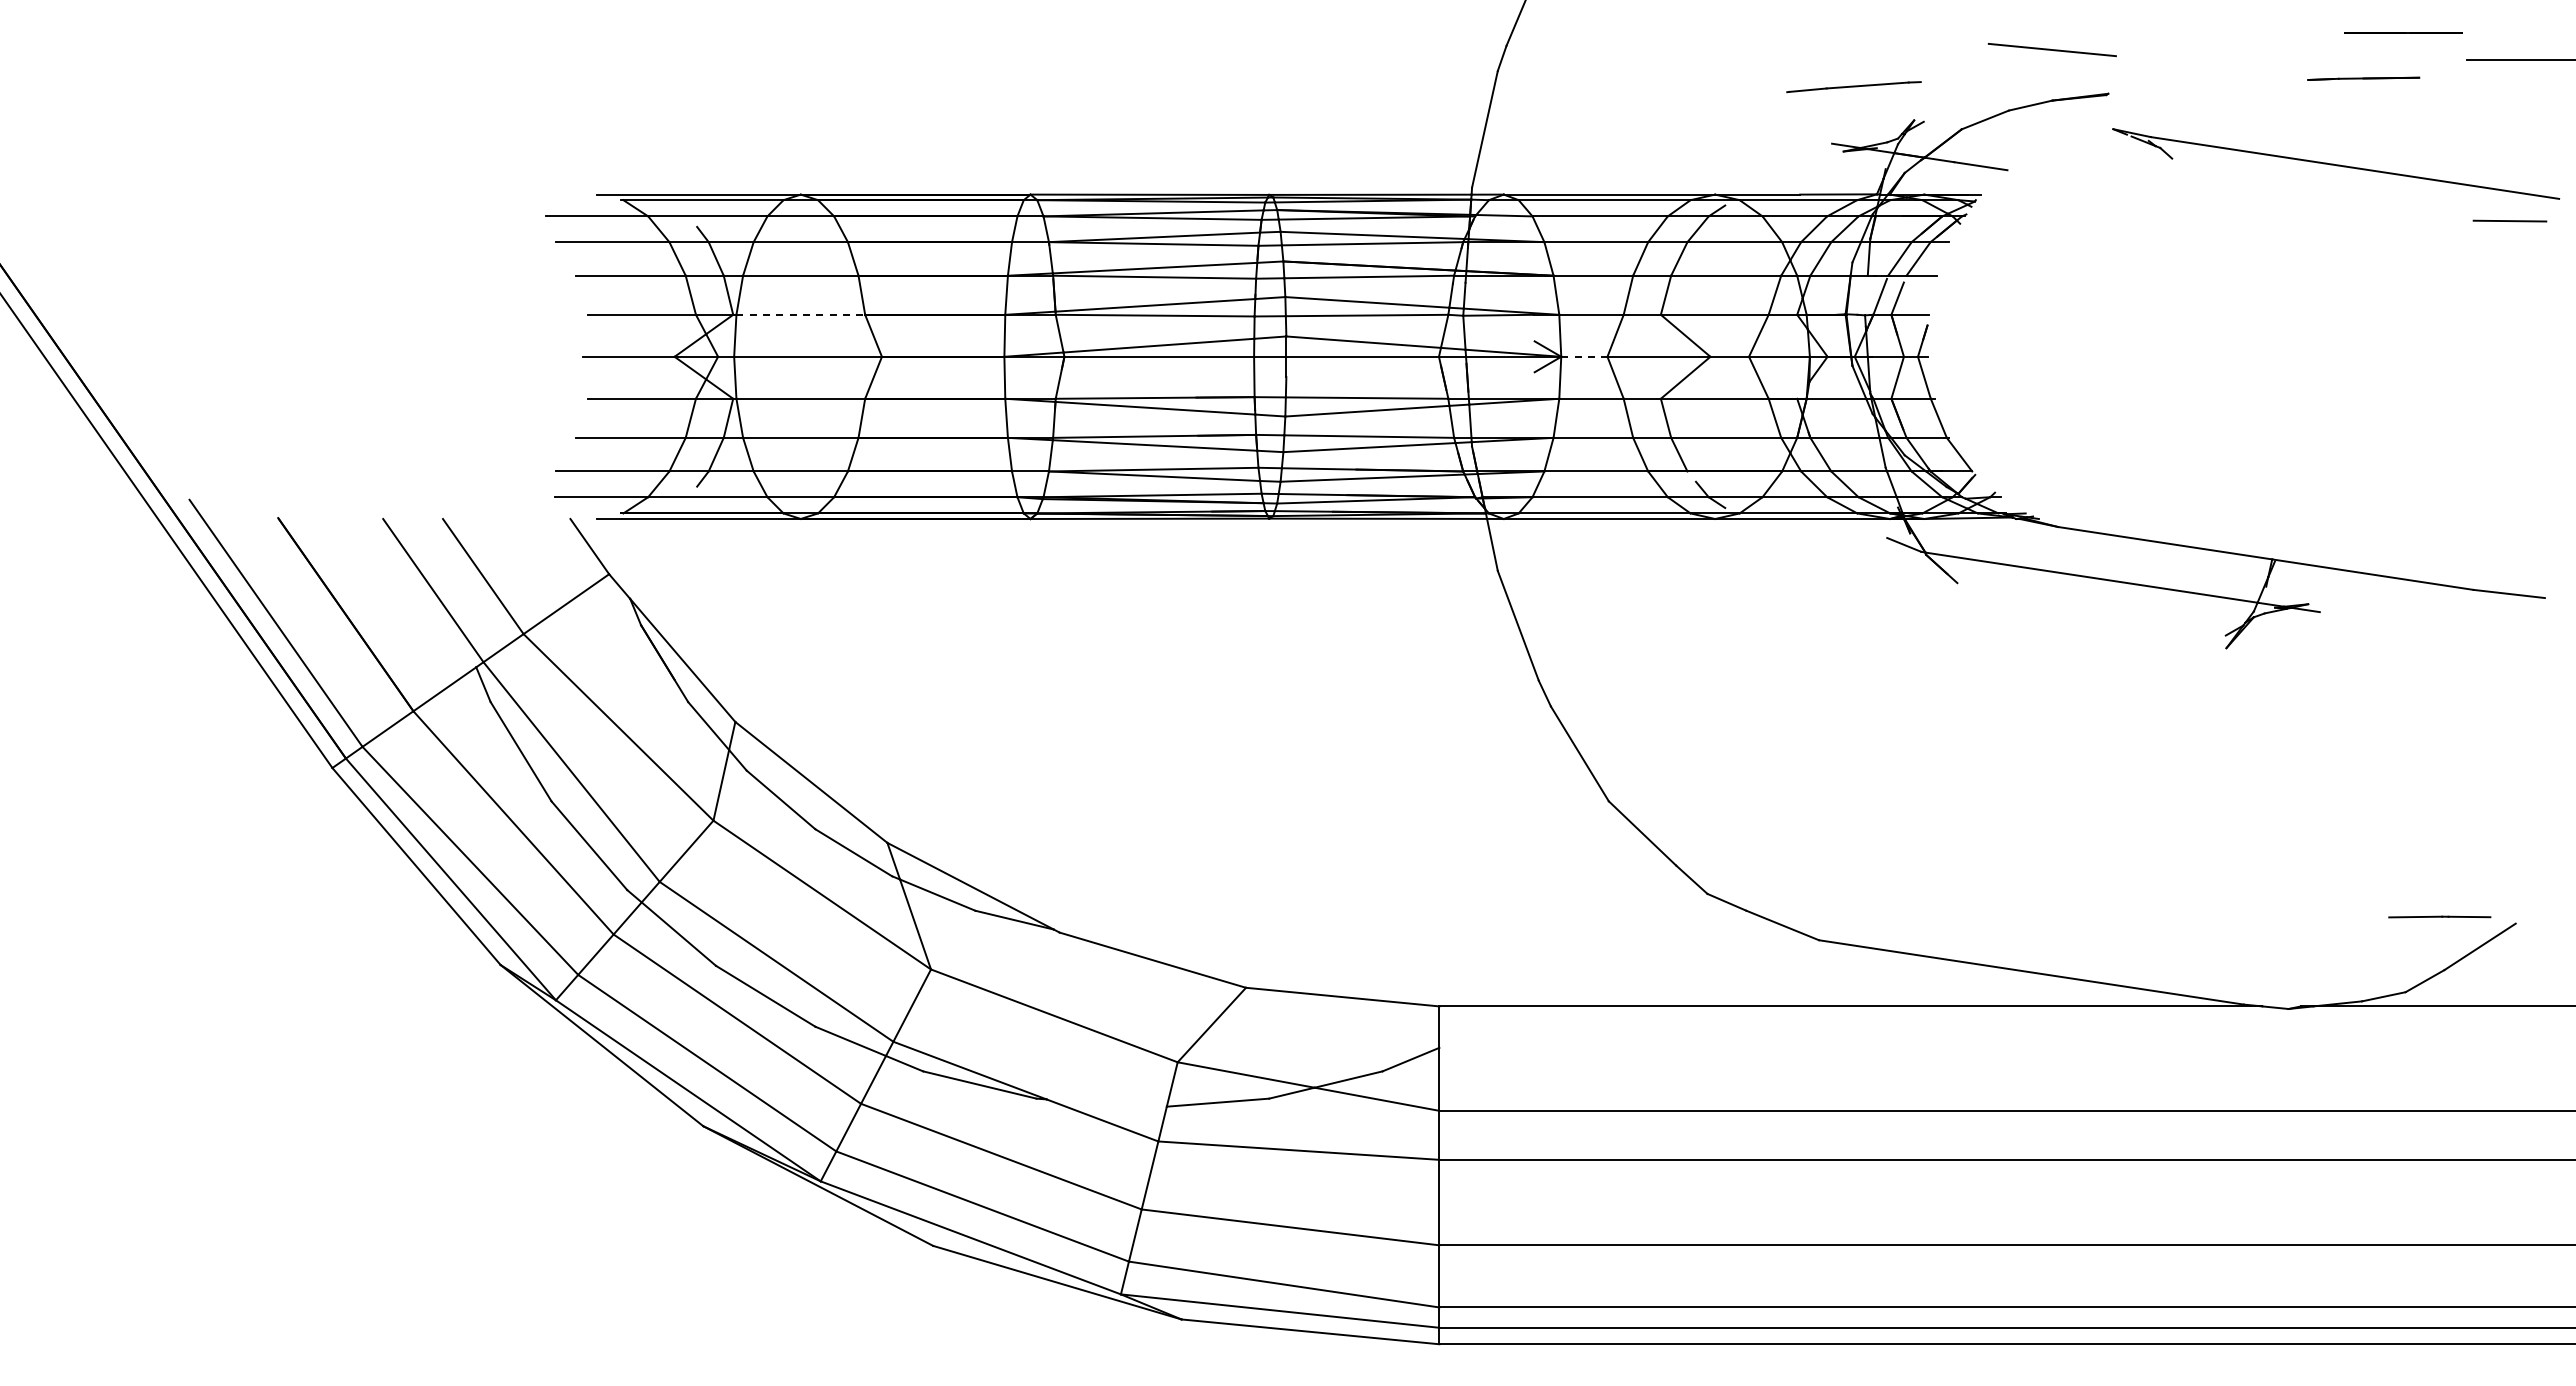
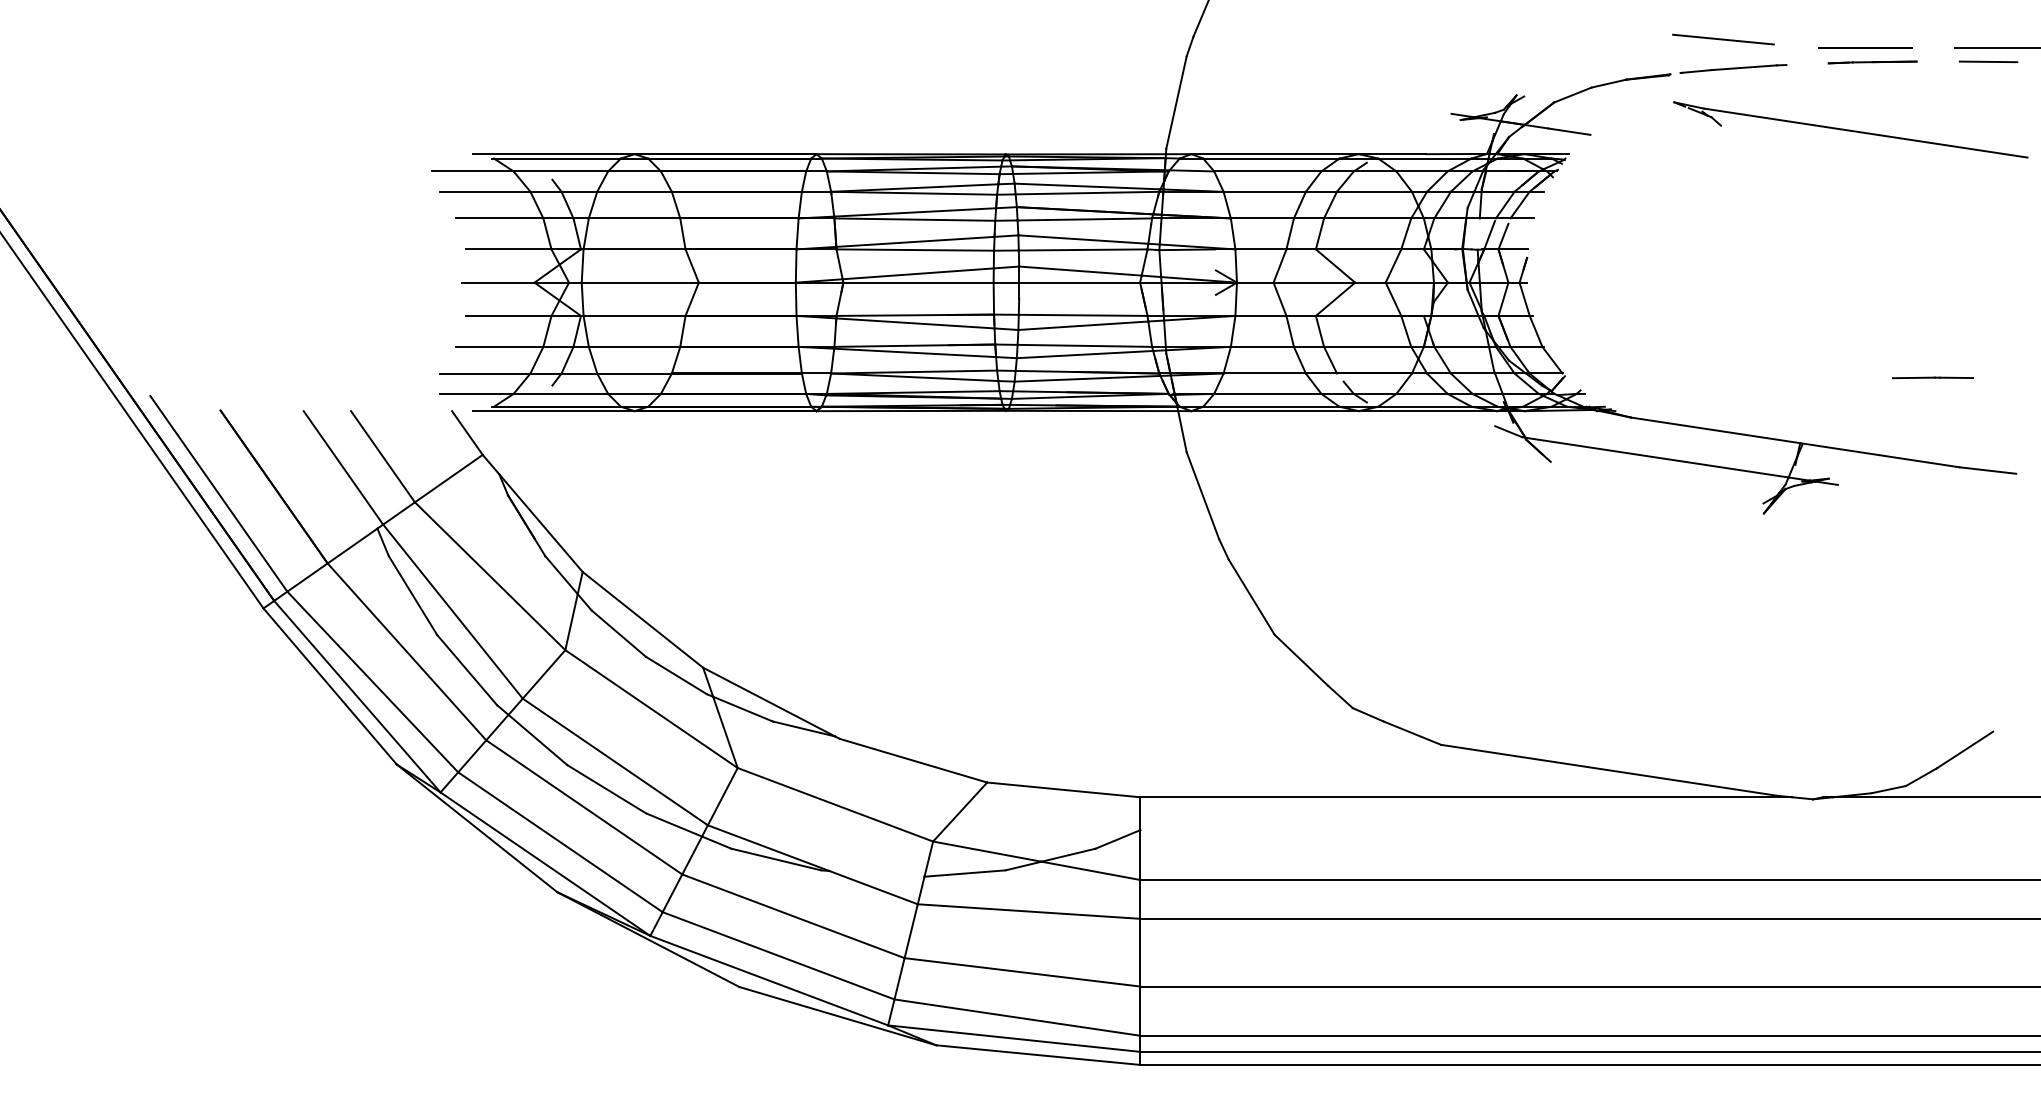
line: (2403, 32) -> (1865, 47), moved
line: (2051, 50) -> (1722, 40), moved
line: (1853, 87) -> (1733, 69), moved
line: (2509, 220) -> (1988, 61), moved
line: (801, 314) -> (635, 249), dashed -> solid
line: (1584, 356) -> (1255, 282), dashed -> solid
part: (2439, 916) -> (1932, 377), moved

